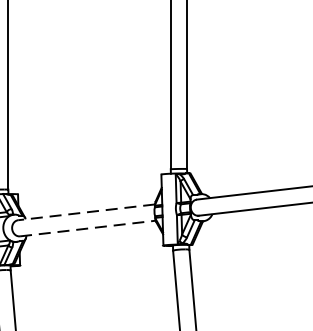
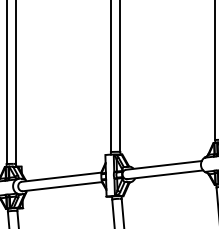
line: (86, 212) -> (61, 177), dashed -> solid
line: (87, 228) -> (62, 186), dashed -> solid

